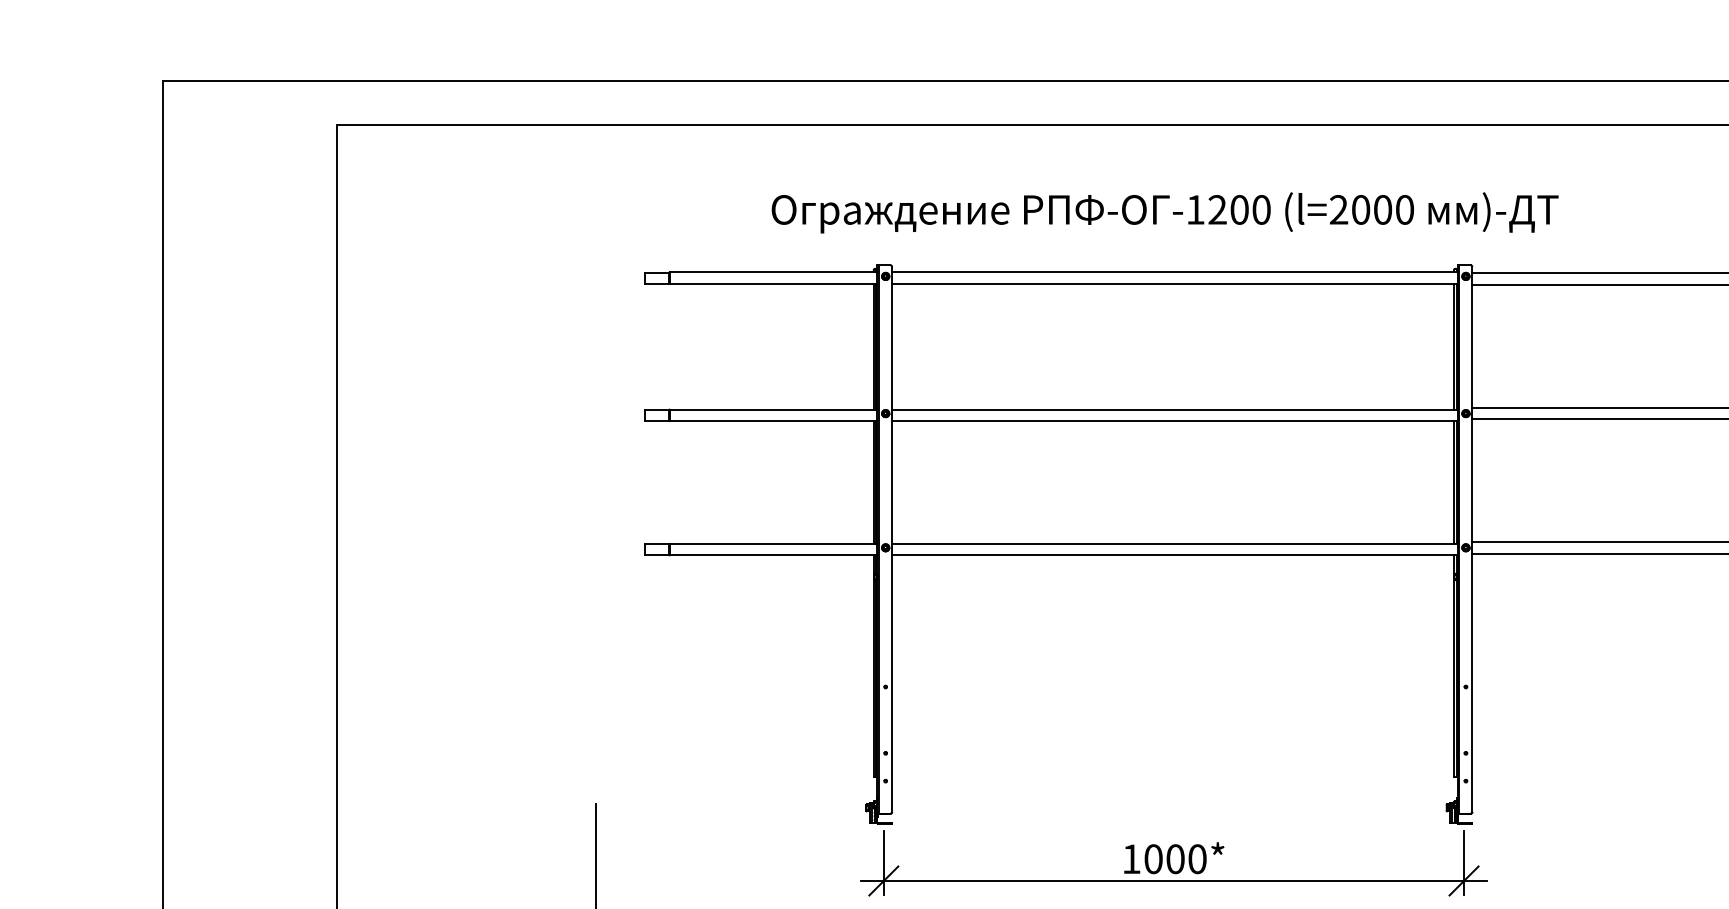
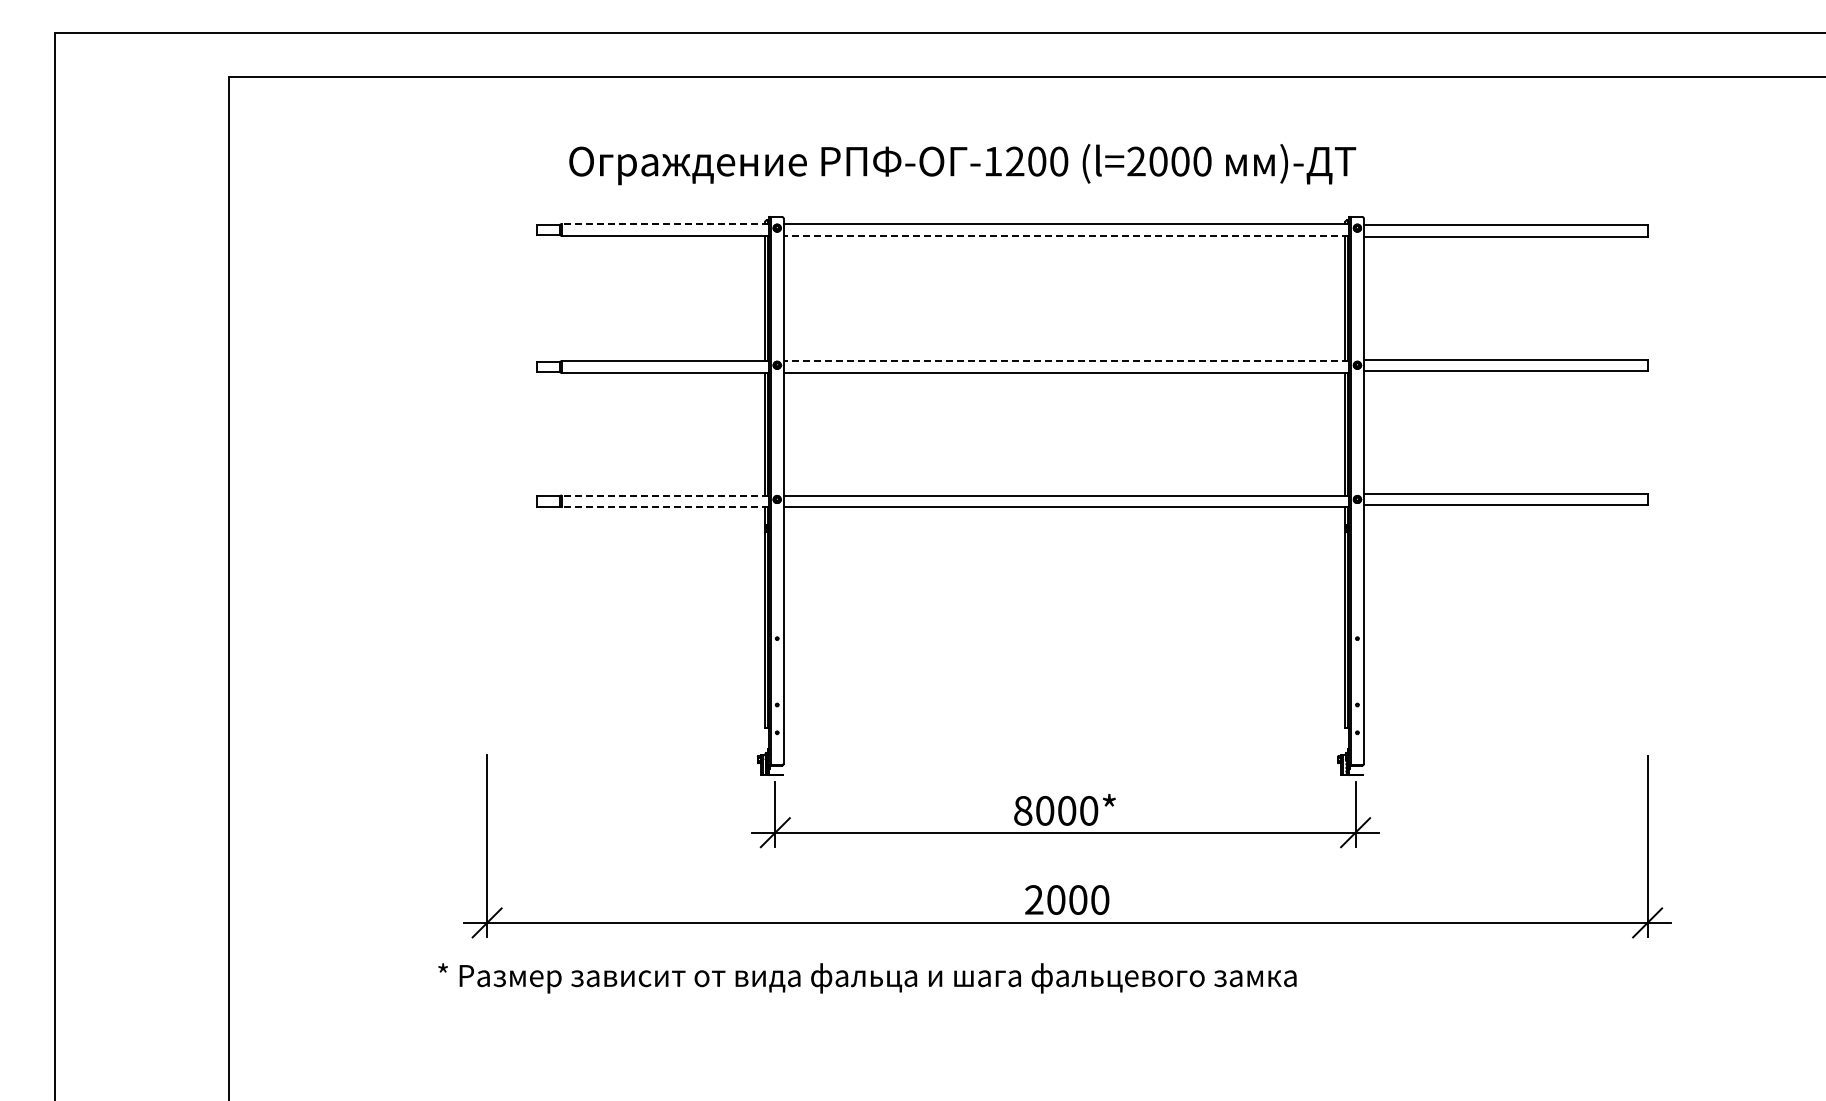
text: (1164, 212) -> (962, 164), moved
line: (772, 272) -> (664, 224), solid -> dashed
line: (1174, 283) -> (1066, 235), solid -> dashed
line: (1174, 409) -> (1066, 361), solid -> dashed
line: (772, 543) -> (664, 495), solid -> dashed
line: (772, 555) -> (664, 507), solid -> dashed
text: (1131, 858) -> (1023, 810), 1000* -> 8000*

